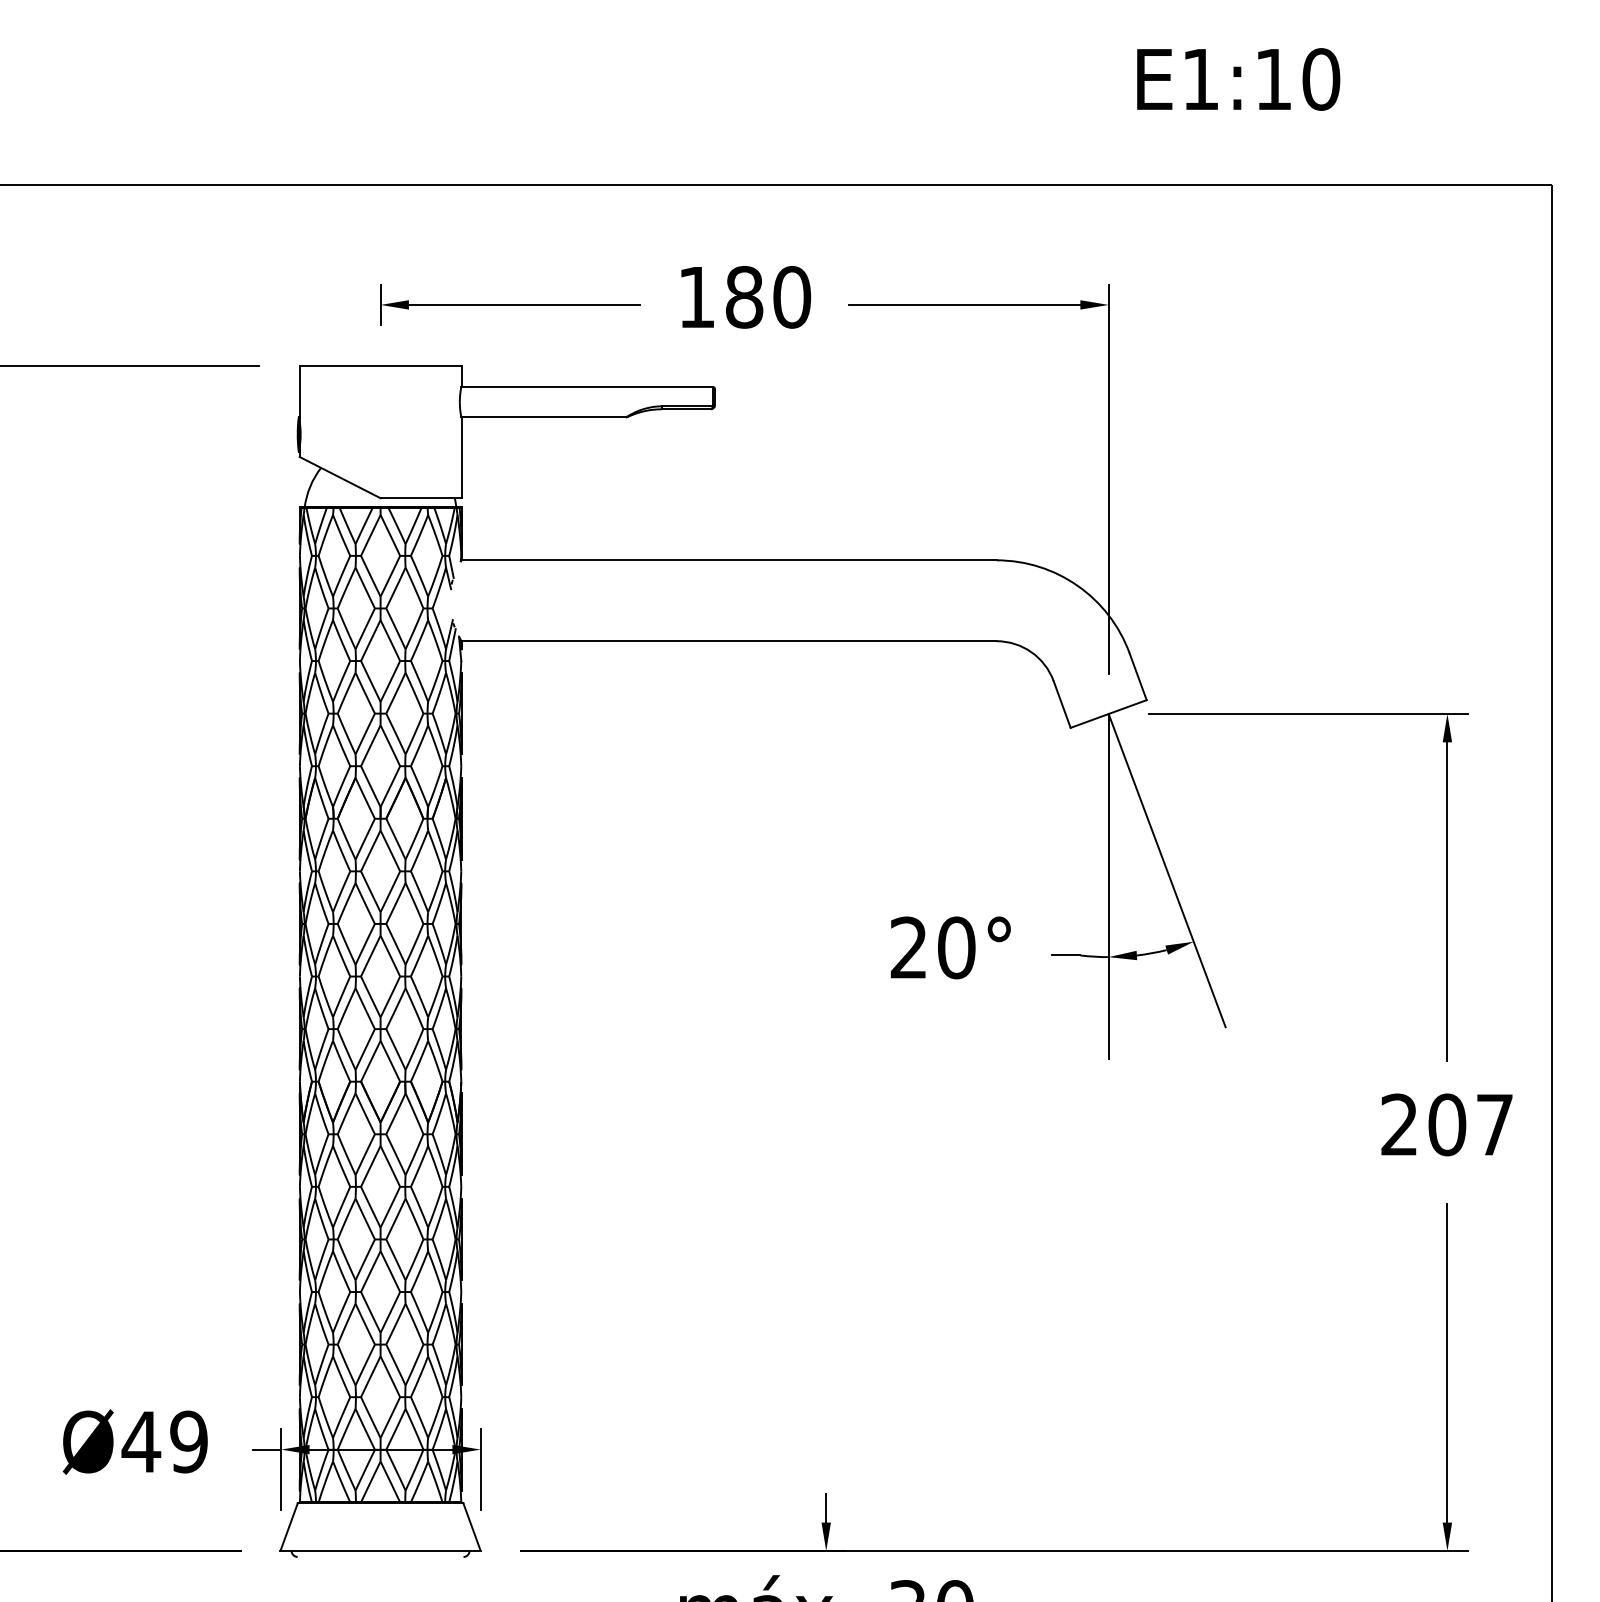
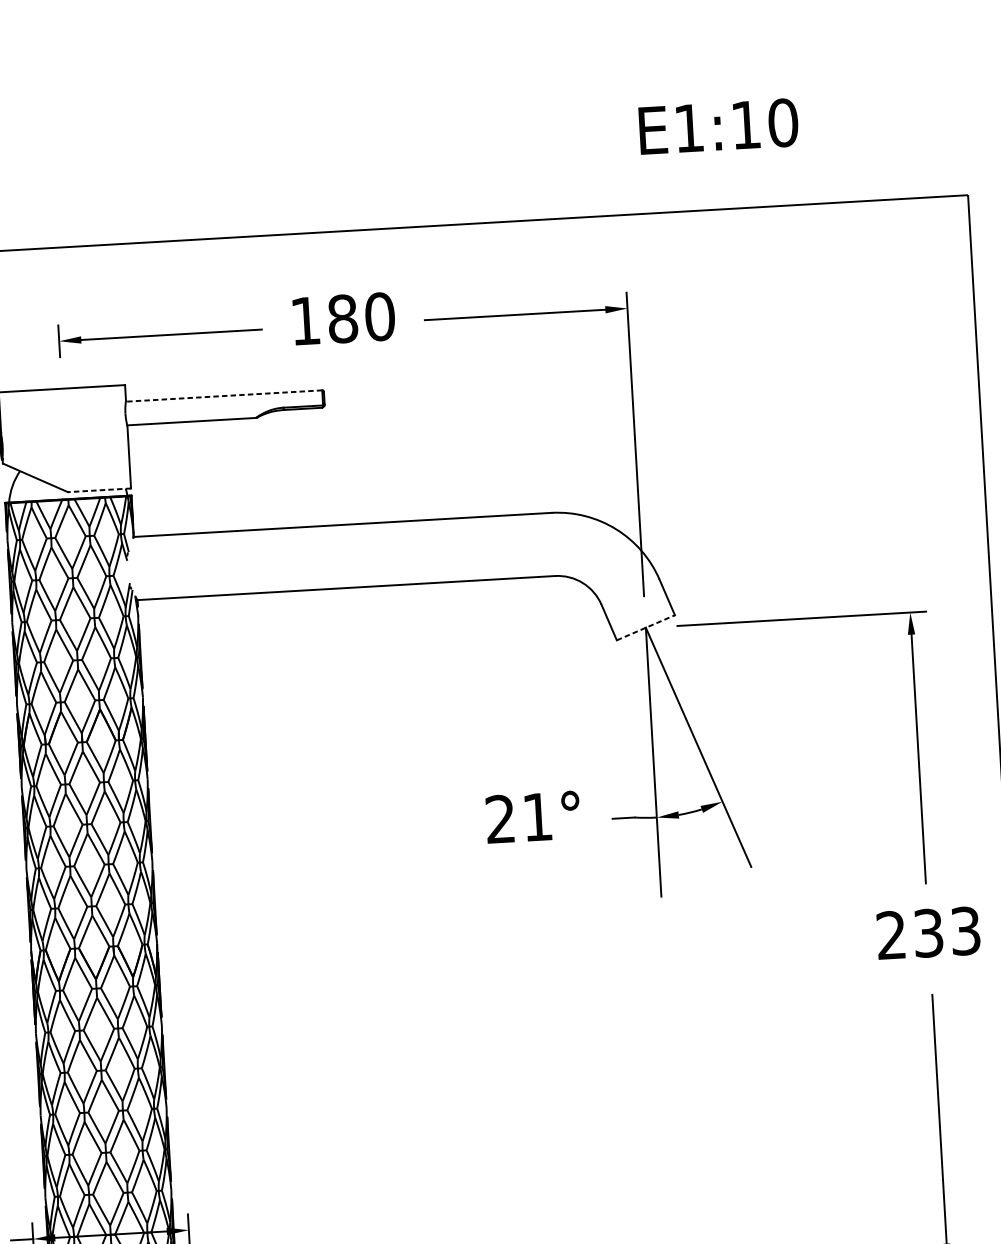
line: (587, 387) -> (224, 396), solid -> dashed
line: (420, 498) -> (99, 490), solid -> dashed
line: (1109, 713) -> (646, 627), solid -> dashed
text: (956, 947) -> (537, 816), 20° -> 21°
text: (1470, 1124) -> (946, 931), 207 -> 233

